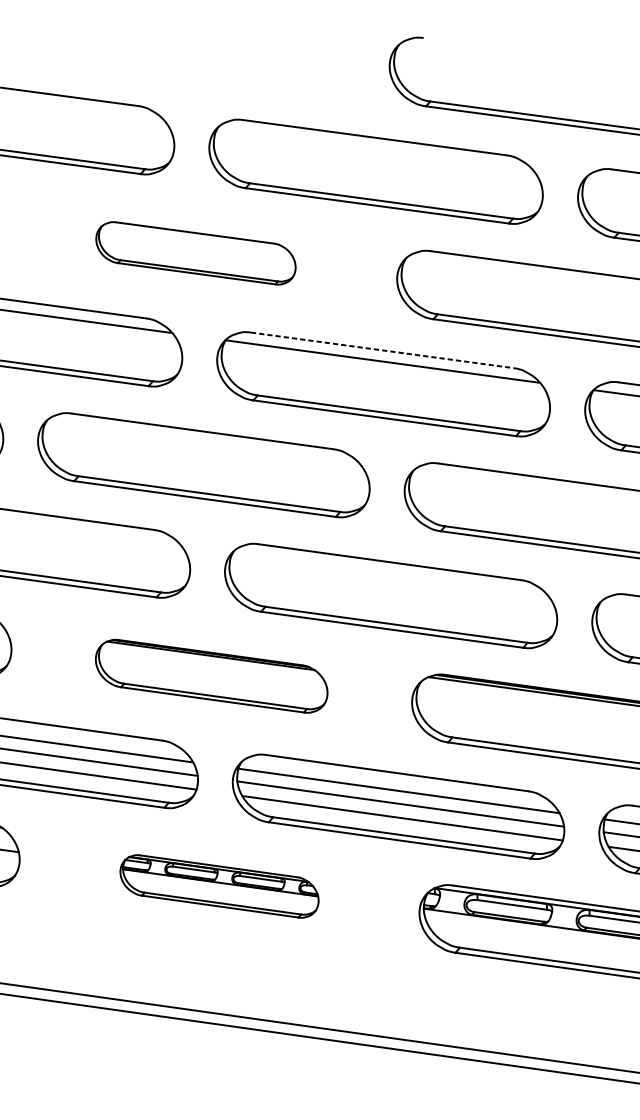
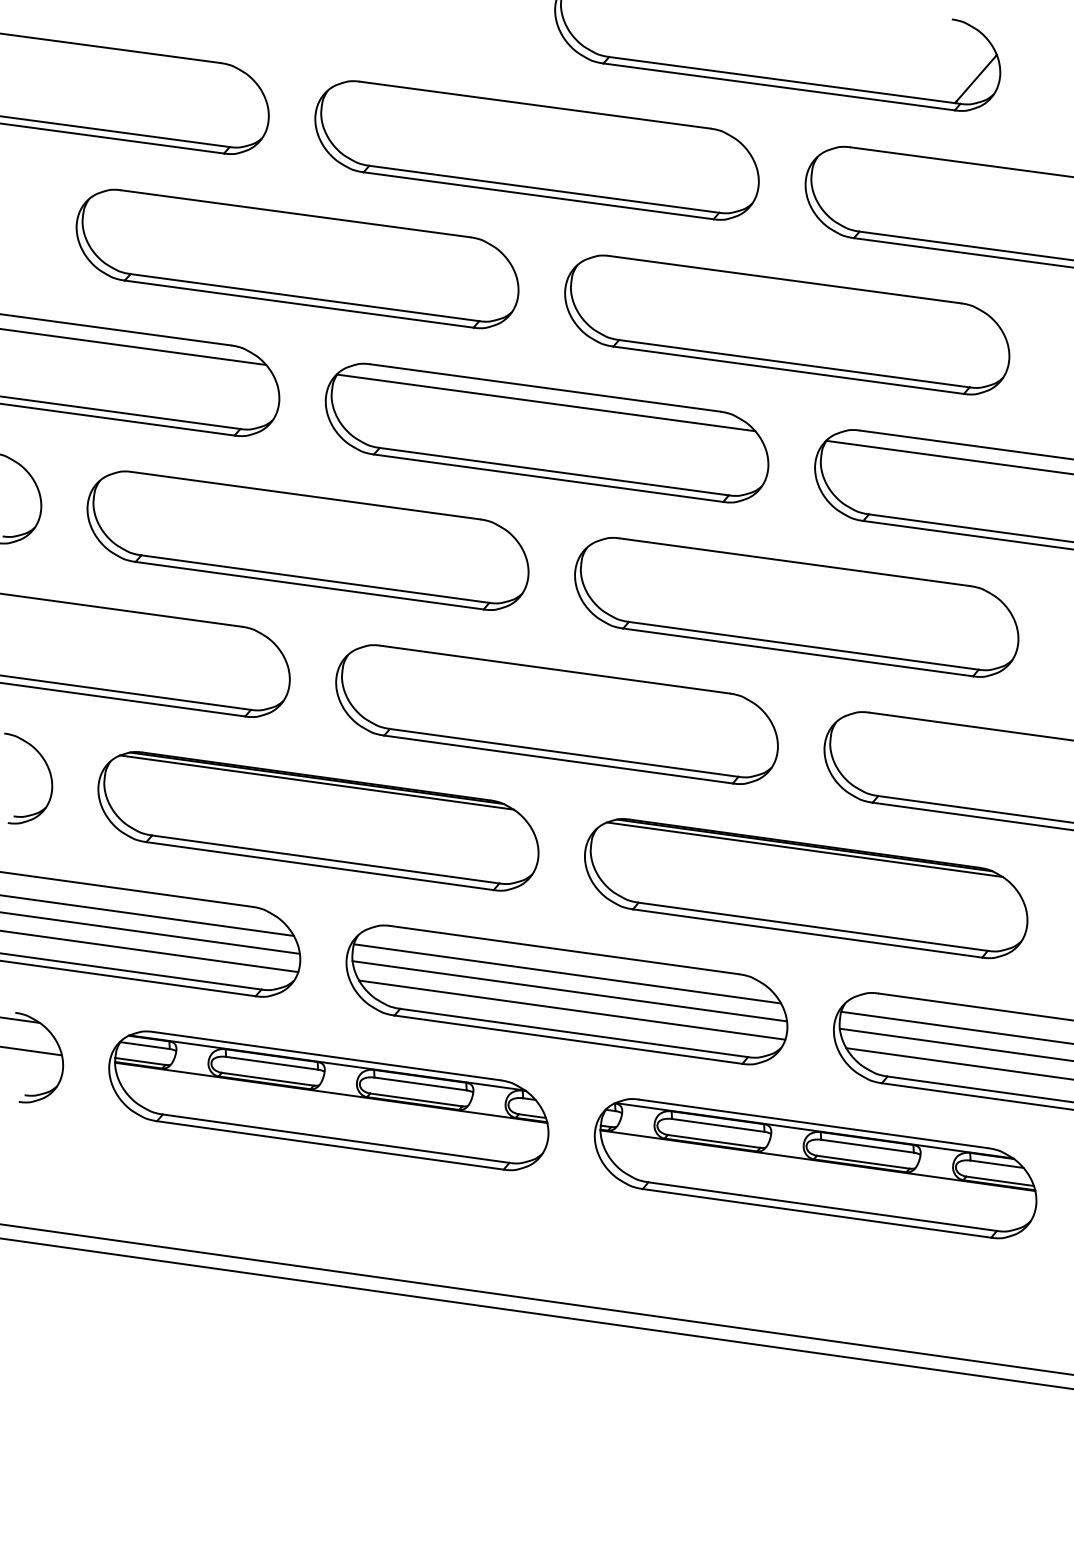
part: (195, 253) -> (297, 258), size x1.67
line: (382, 350) -> (545, 388), dashed -> solid
part: (211, 676) -> (318, 821), size x1.43
part: (219, 886) -> (328, 1100), size x1.67

